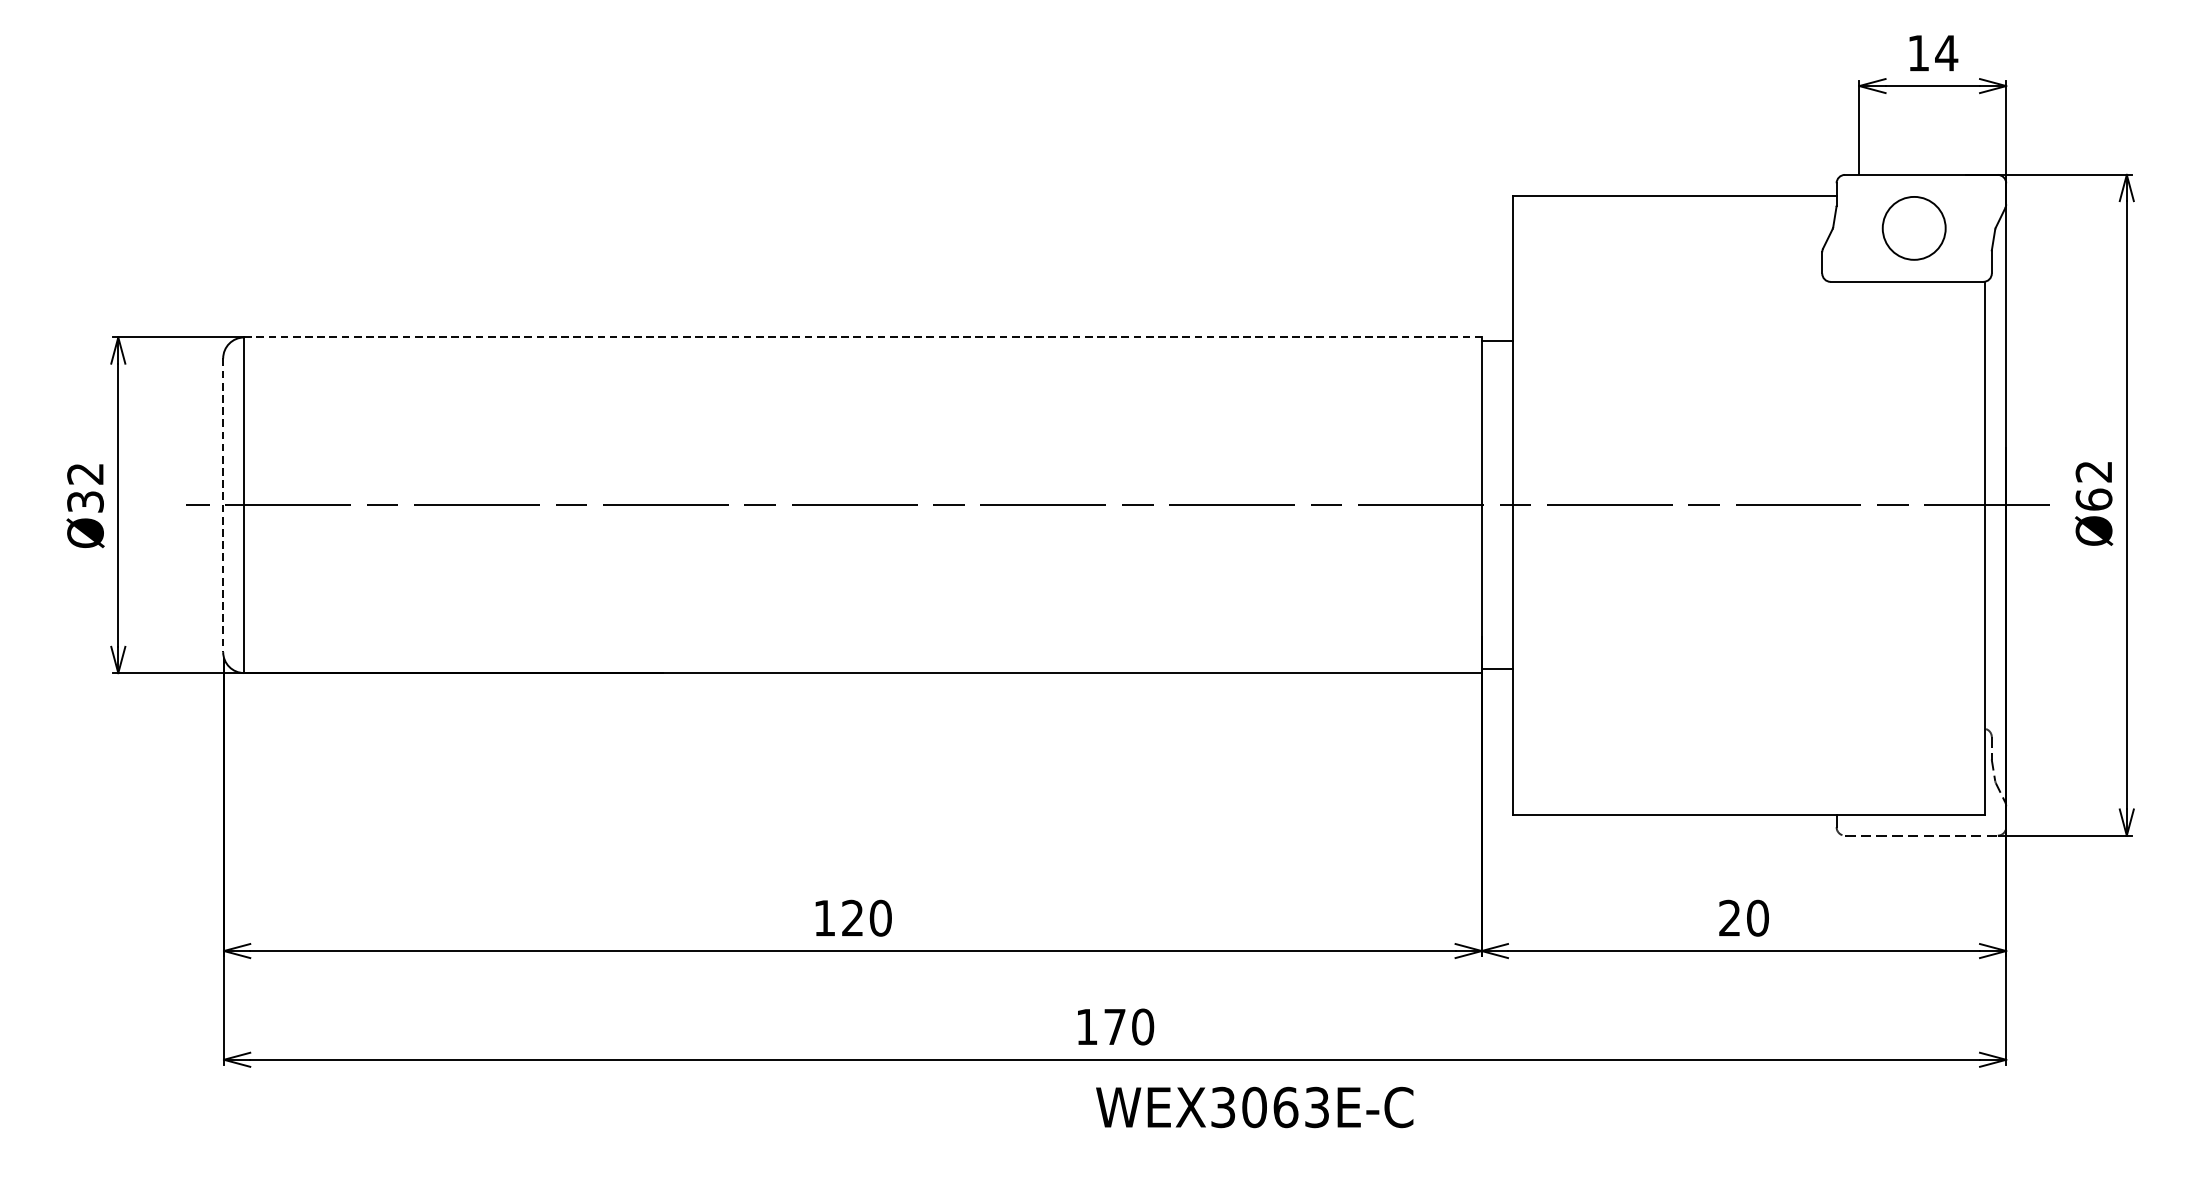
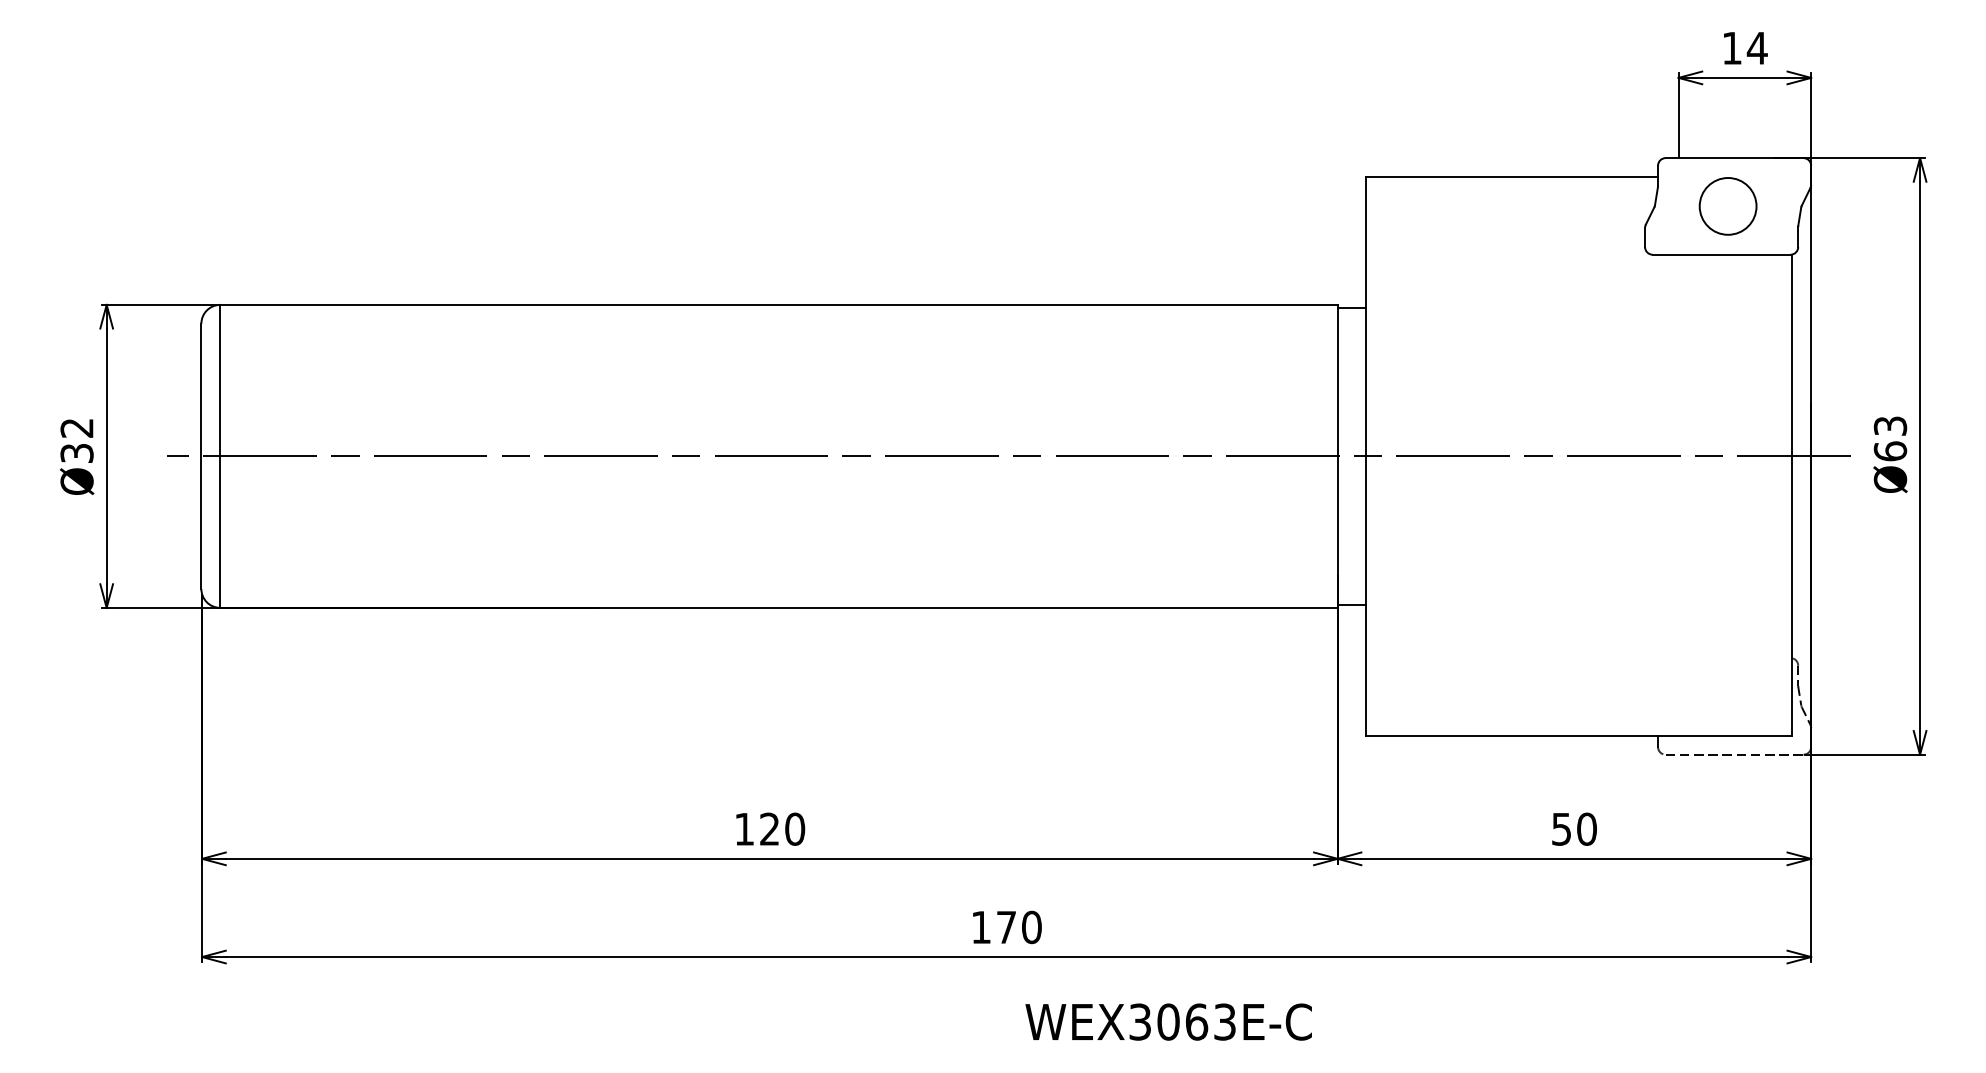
line: (863, 337) -> (779, 304), dashed -> solid
text: (2094, 471) -> (1890, 425), Ø62 -> Ø63
line: (223, 505) -> (201, 456), dashed -> solid
text: (1729, 917) -> (1561, 828), 20 -> 50
text: (1254, 1106) -> (1168, 1021), moved

